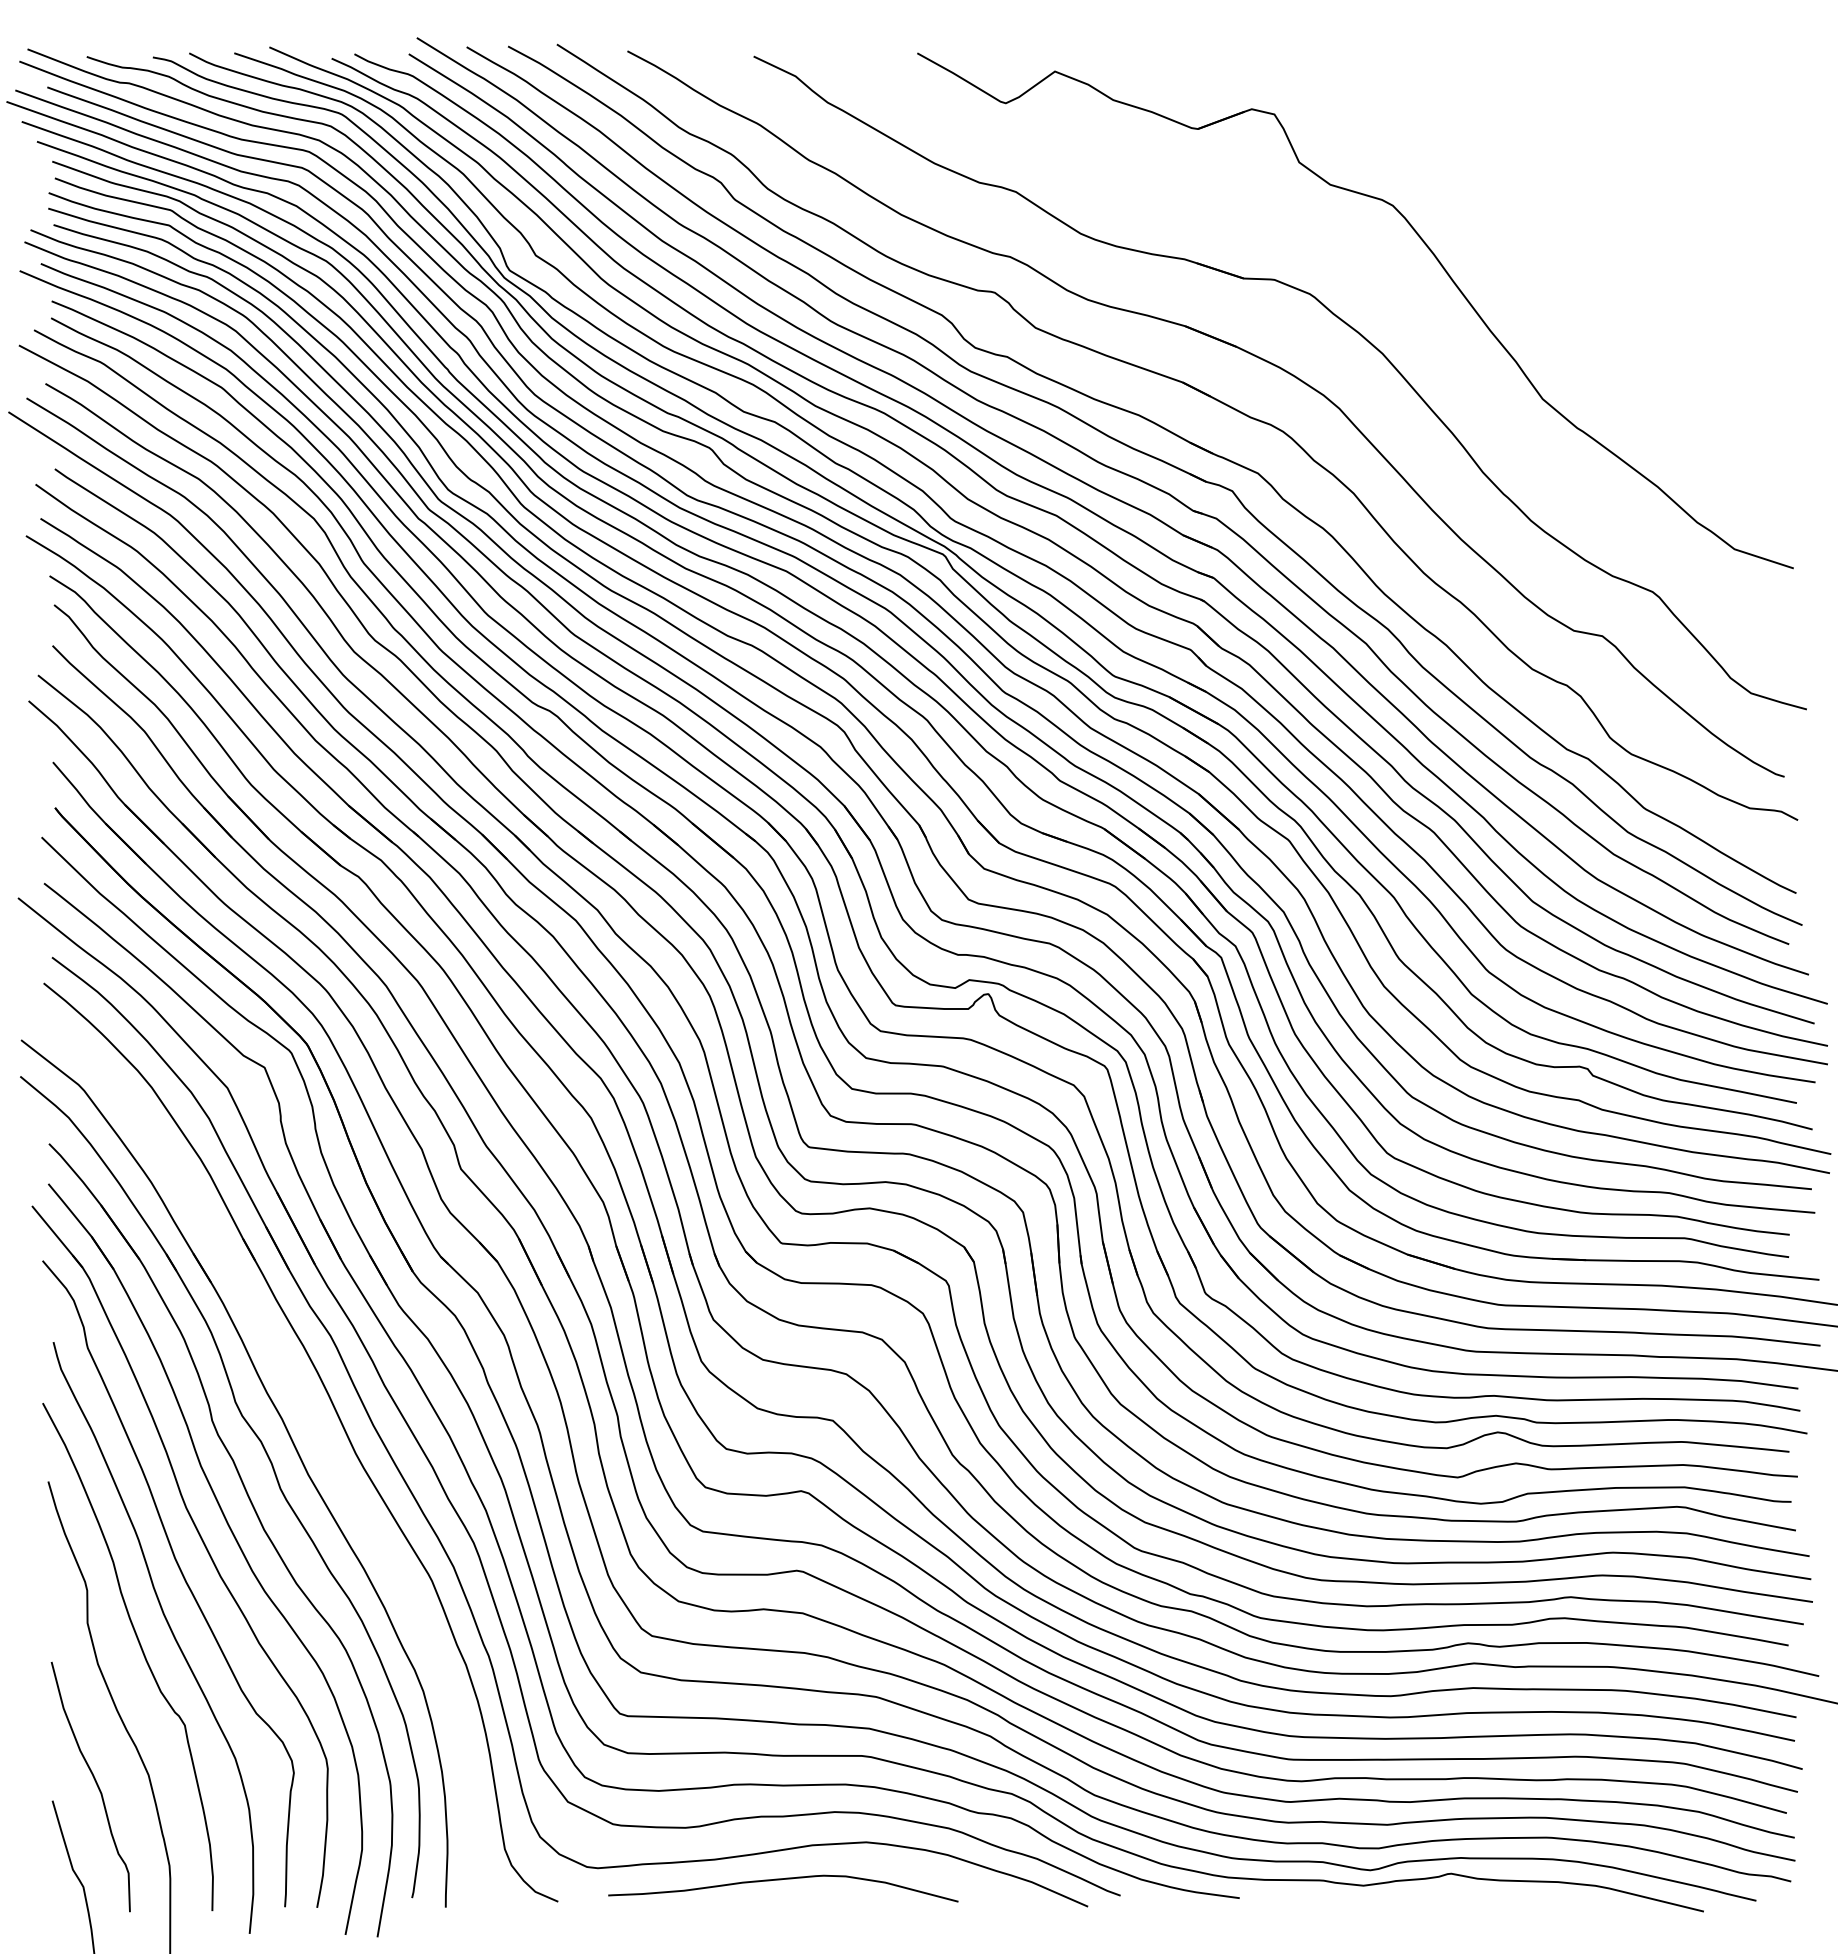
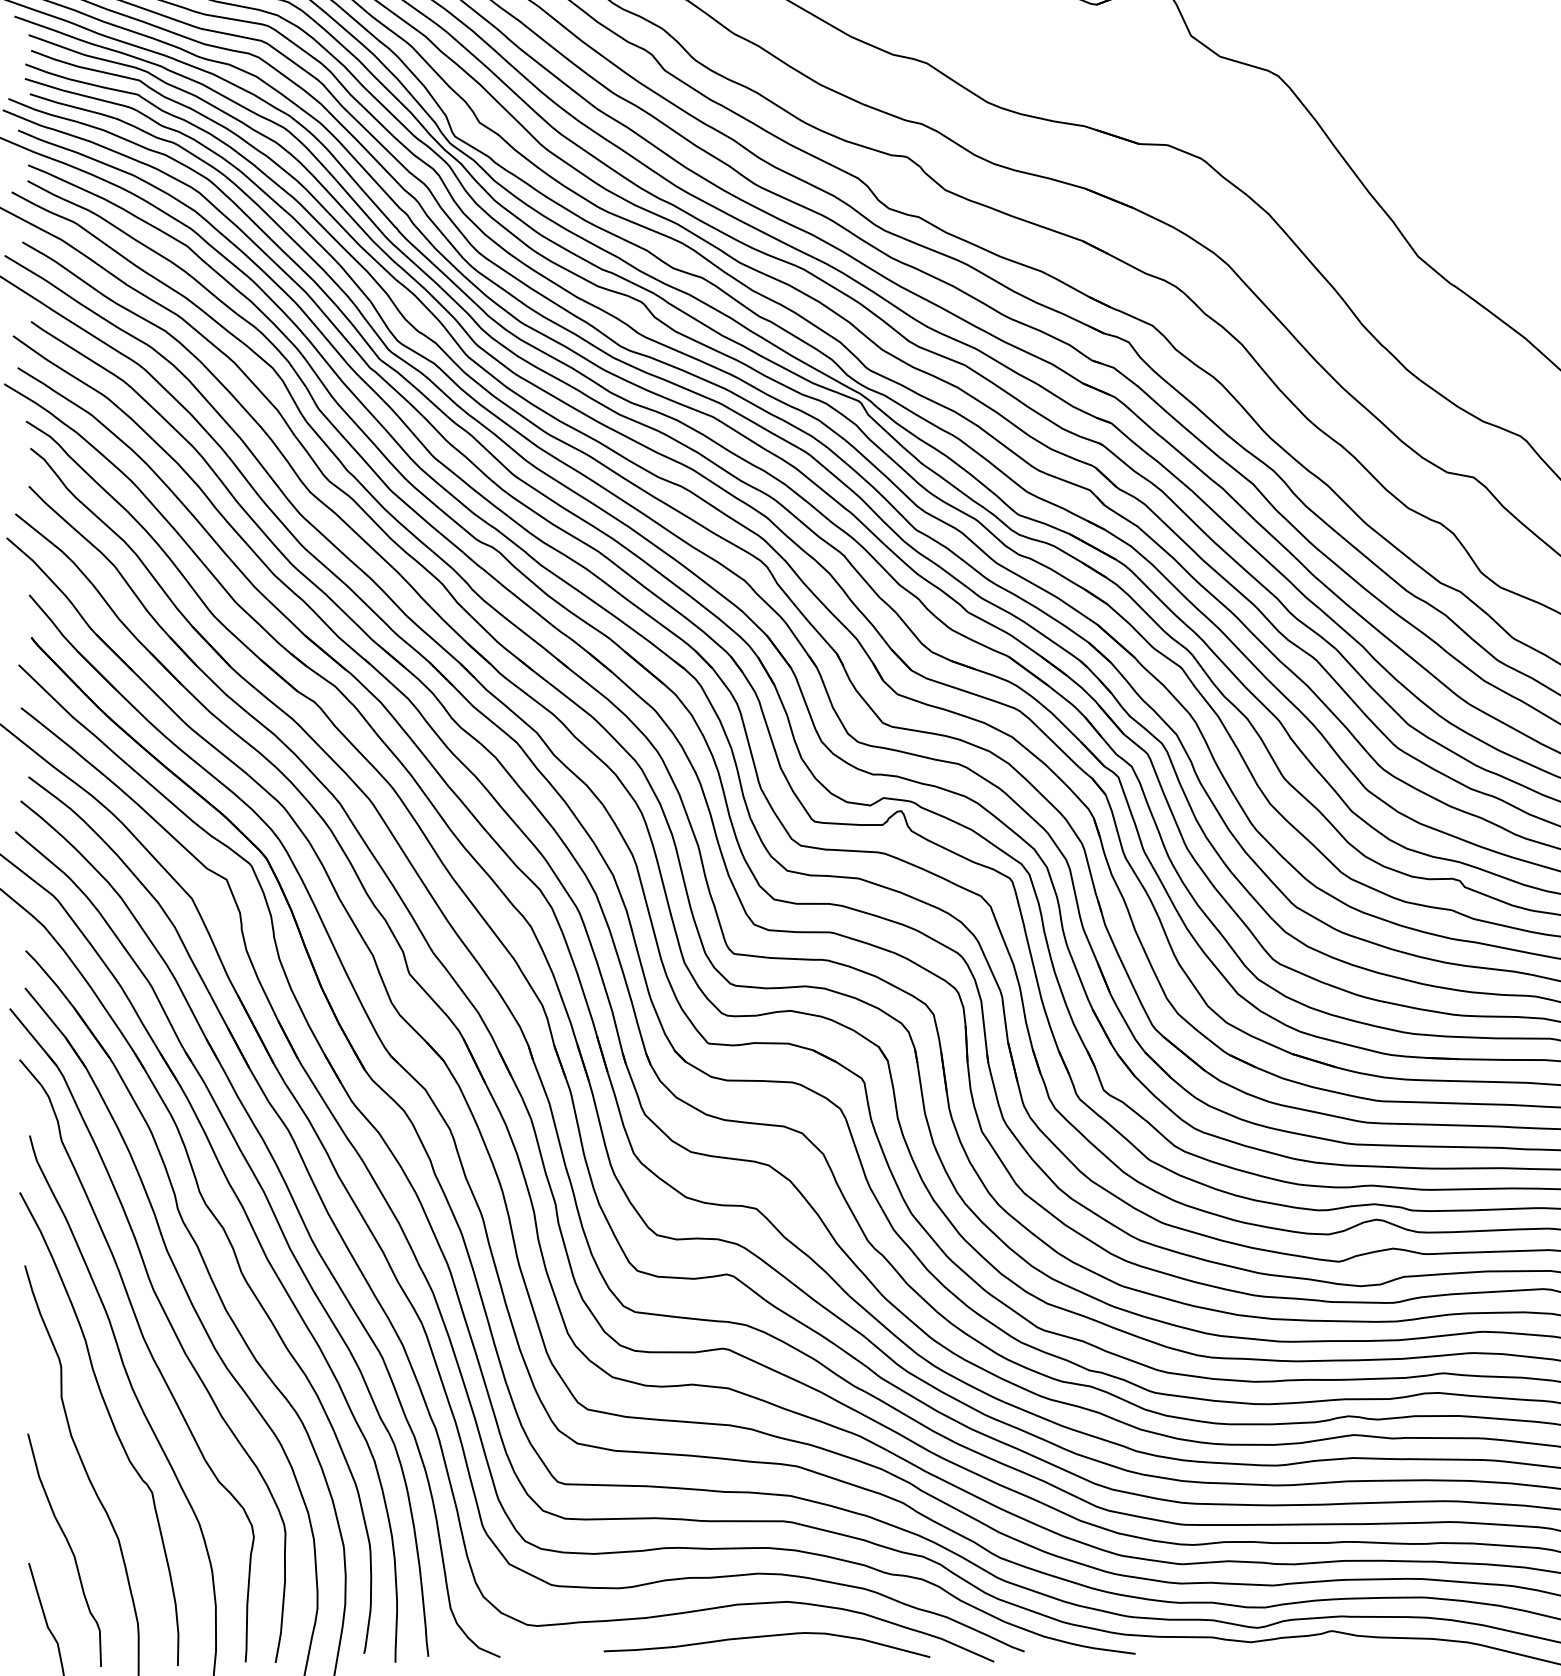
part: (317, 1433) -> (275, 1220), added
curve: (781, 1880) -> (765, 1637), moved

